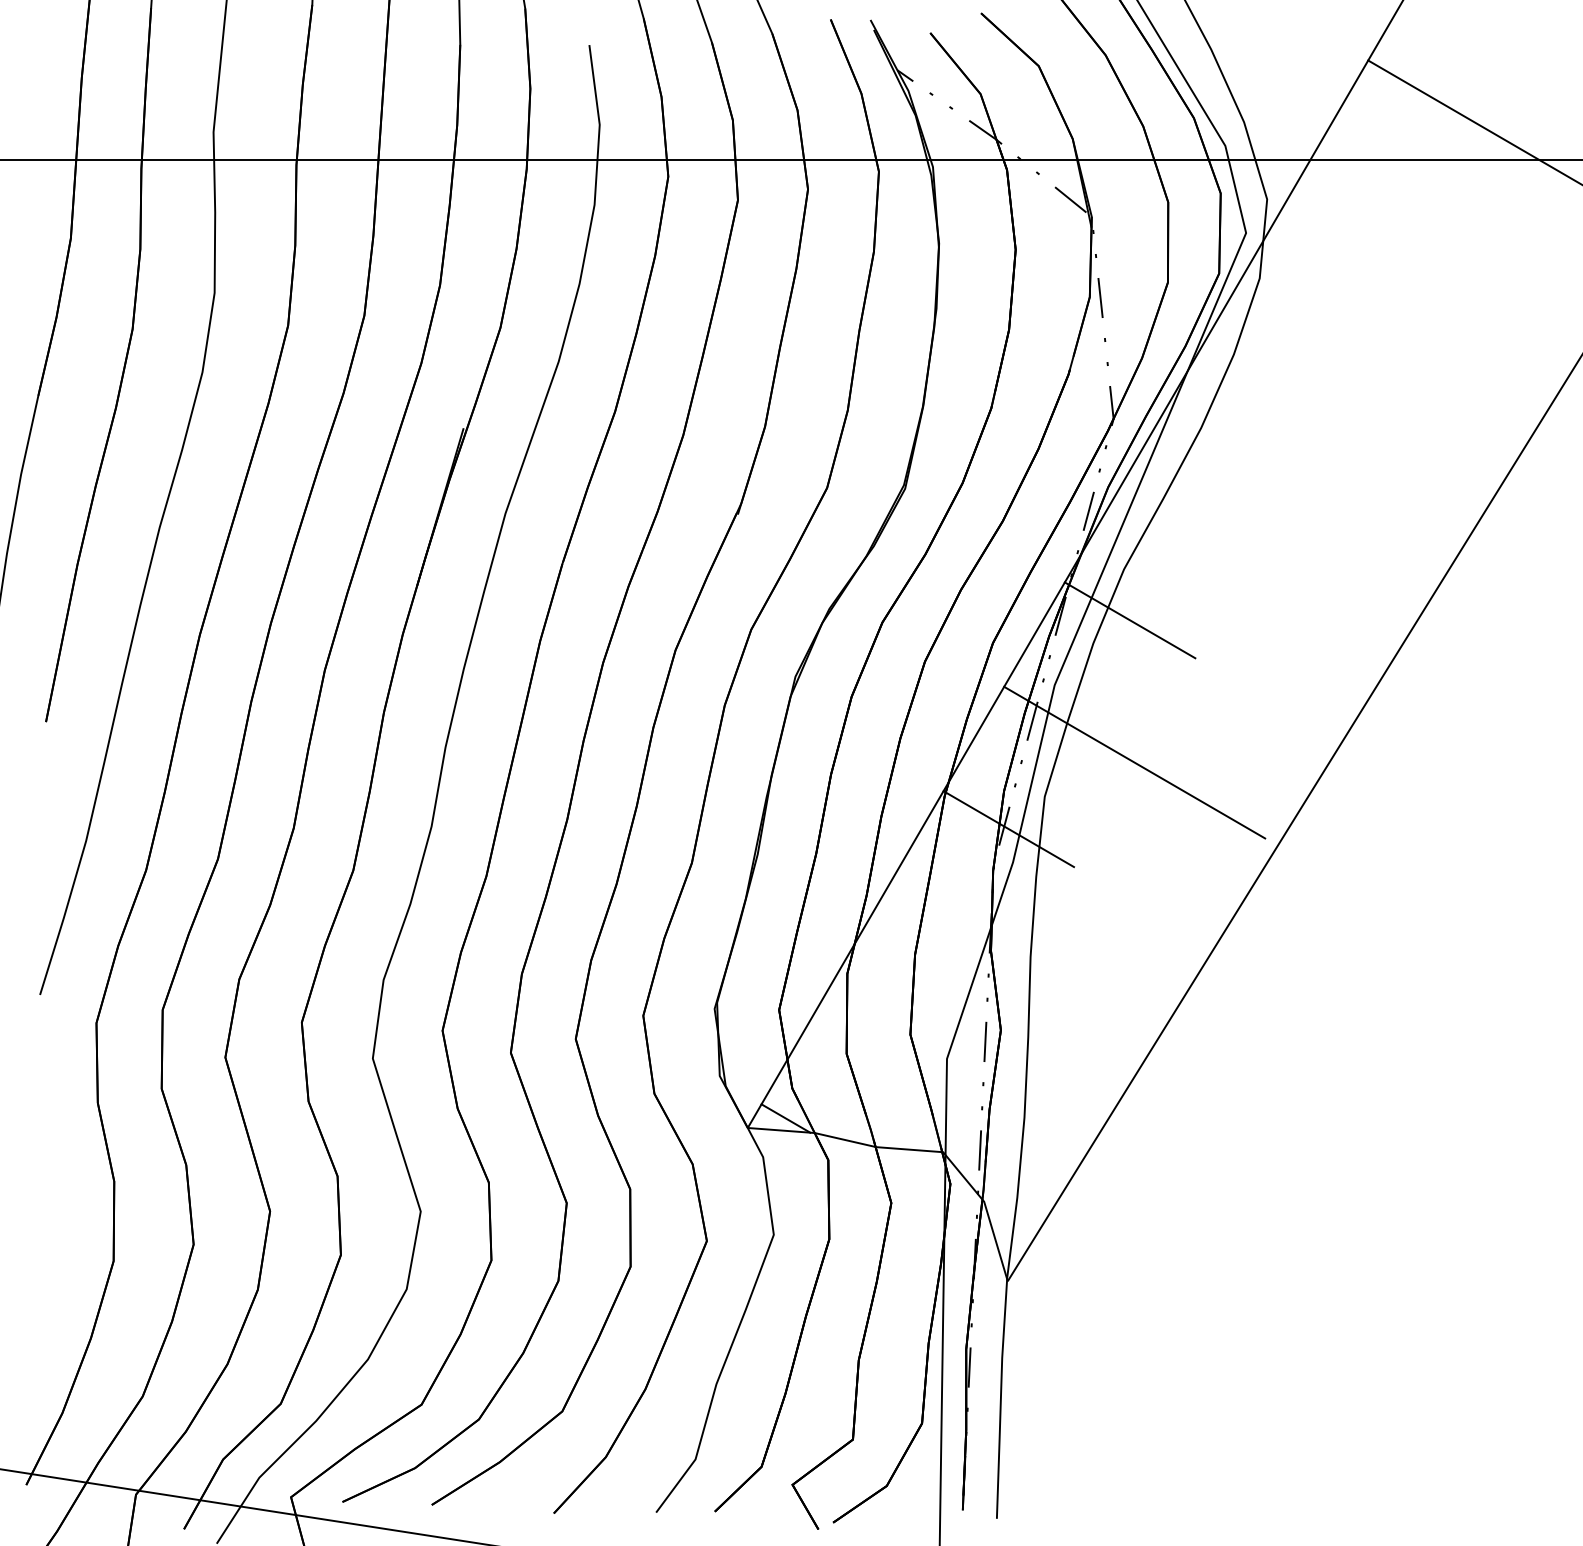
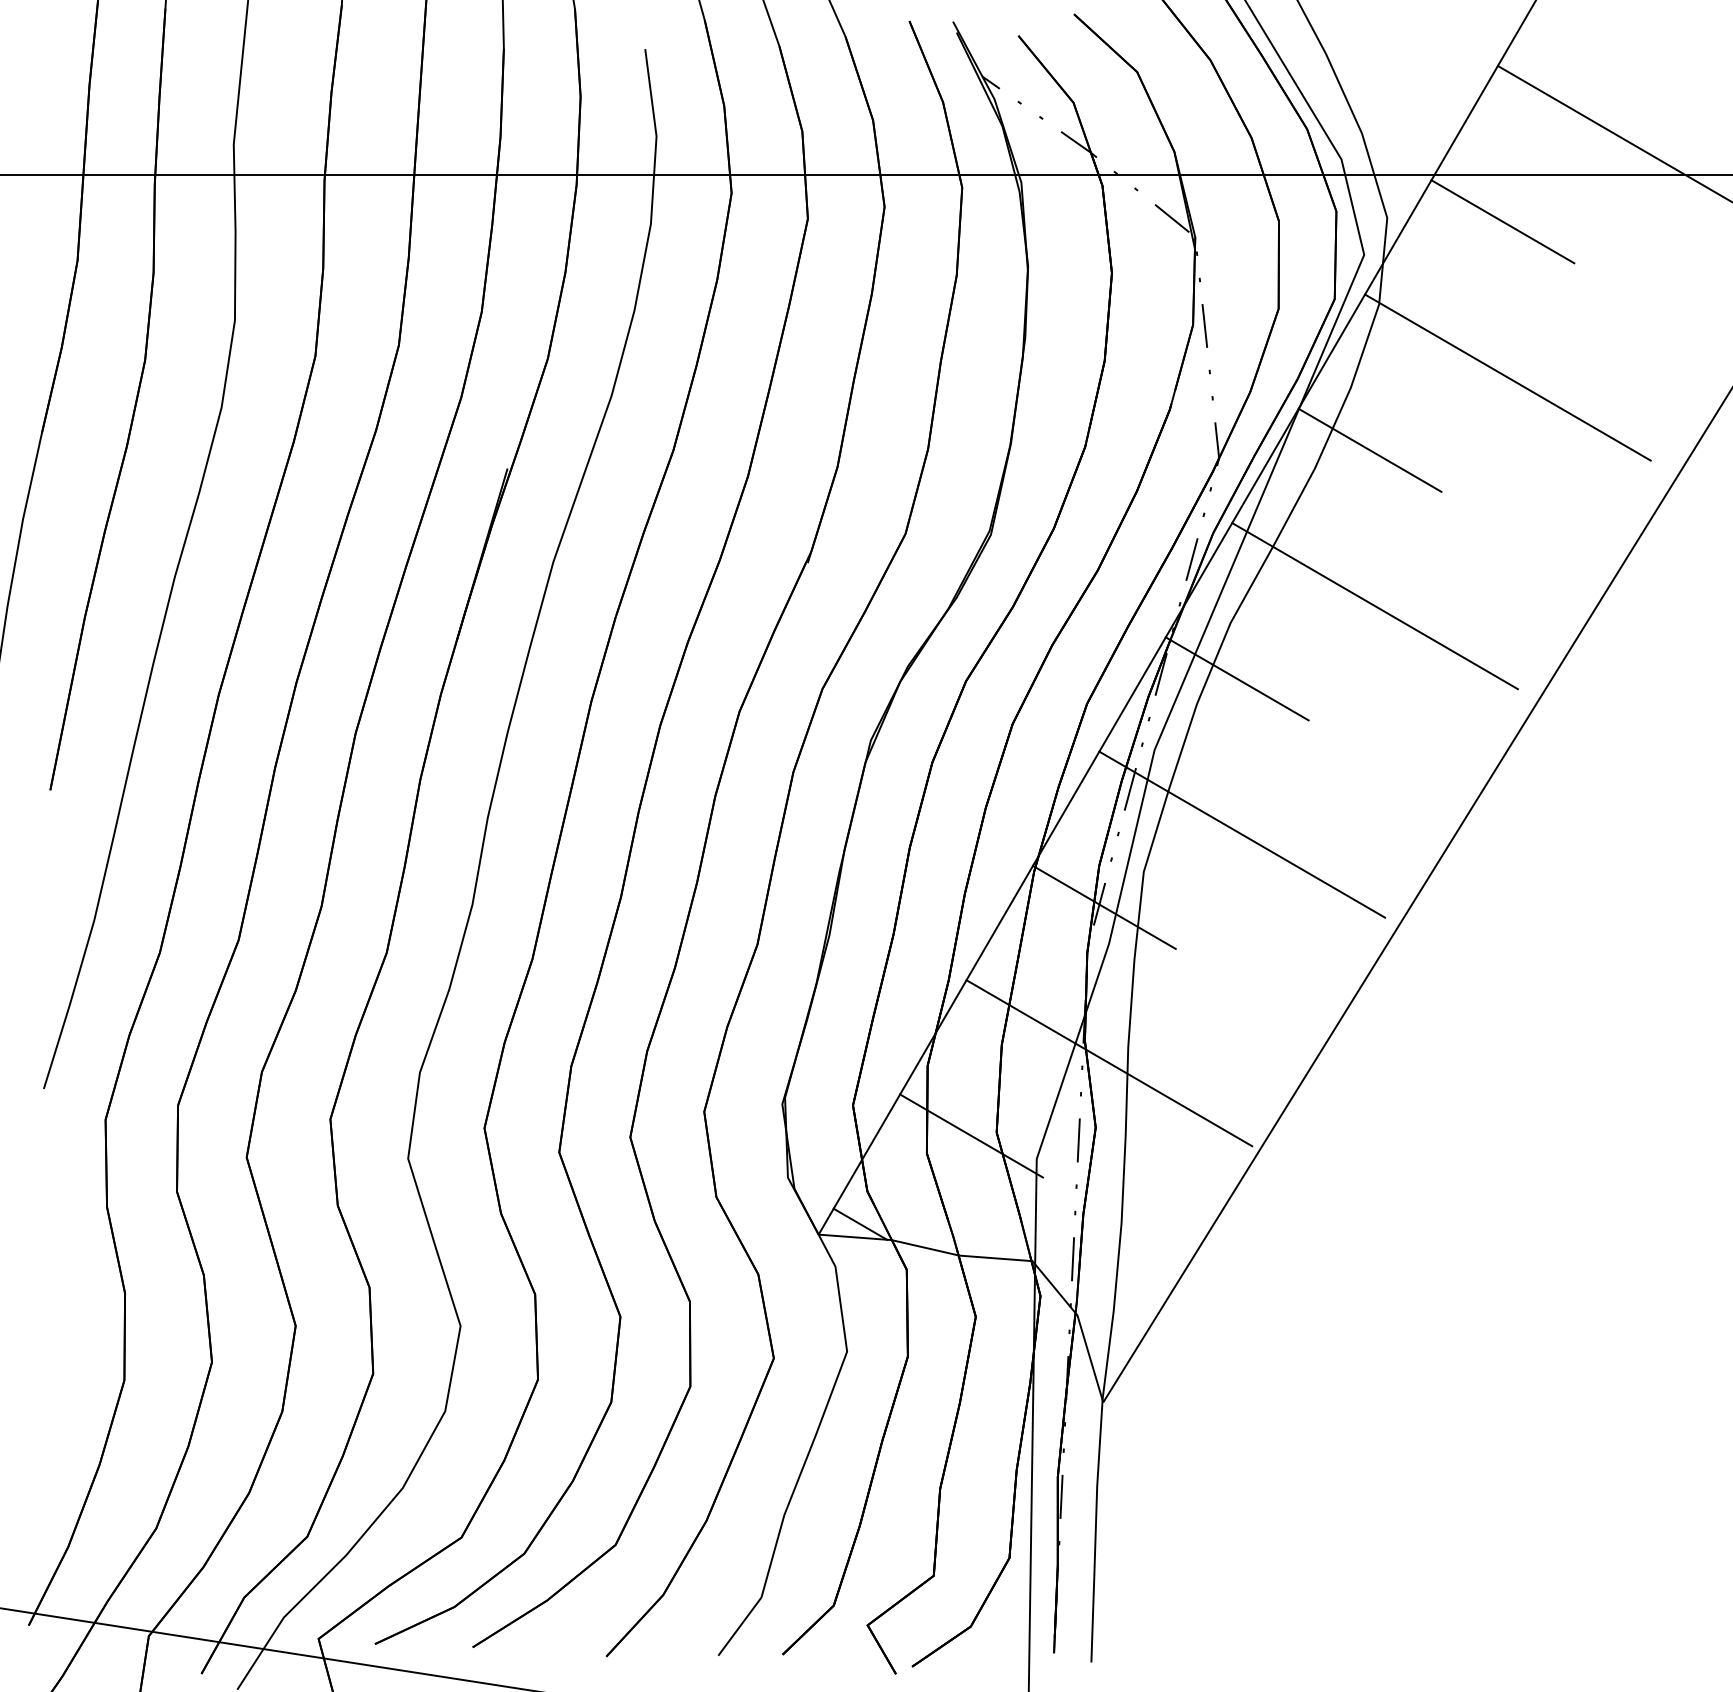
line: (1372, 202) -> (1502, 221), added
line: (1376, 344) -> (1506, 376), added
line: (1251, 411) -> (1370, 450), added
line: (1255, 553) -> (1374, 605), added
line: (1012, 971) -> (1108, 1063), added
line: (887, 1037) -> (971, 1135), added

